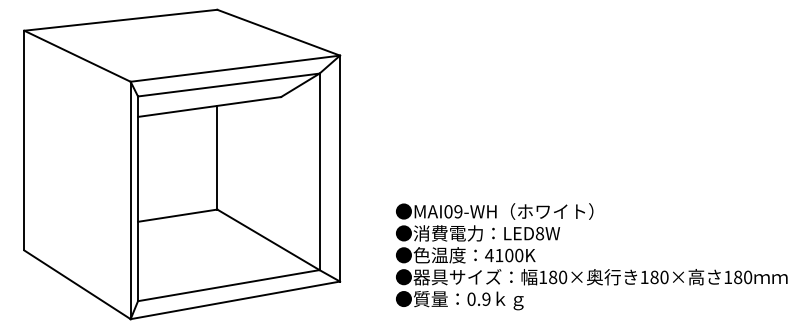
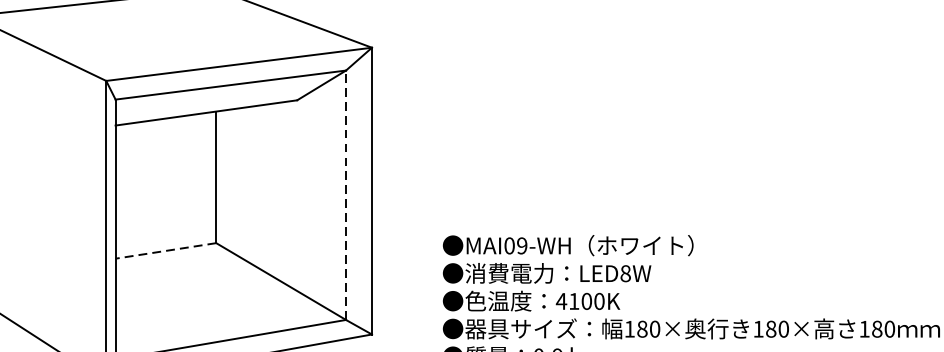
line: (319, 171) -> (345, 194), solid -> dashed
line: (177, 215) -> (165, 250), solid -> dashed

